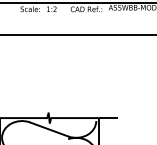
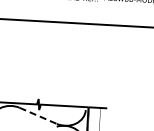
line: (49, 129) -> (38, 115), solid -> dashed

